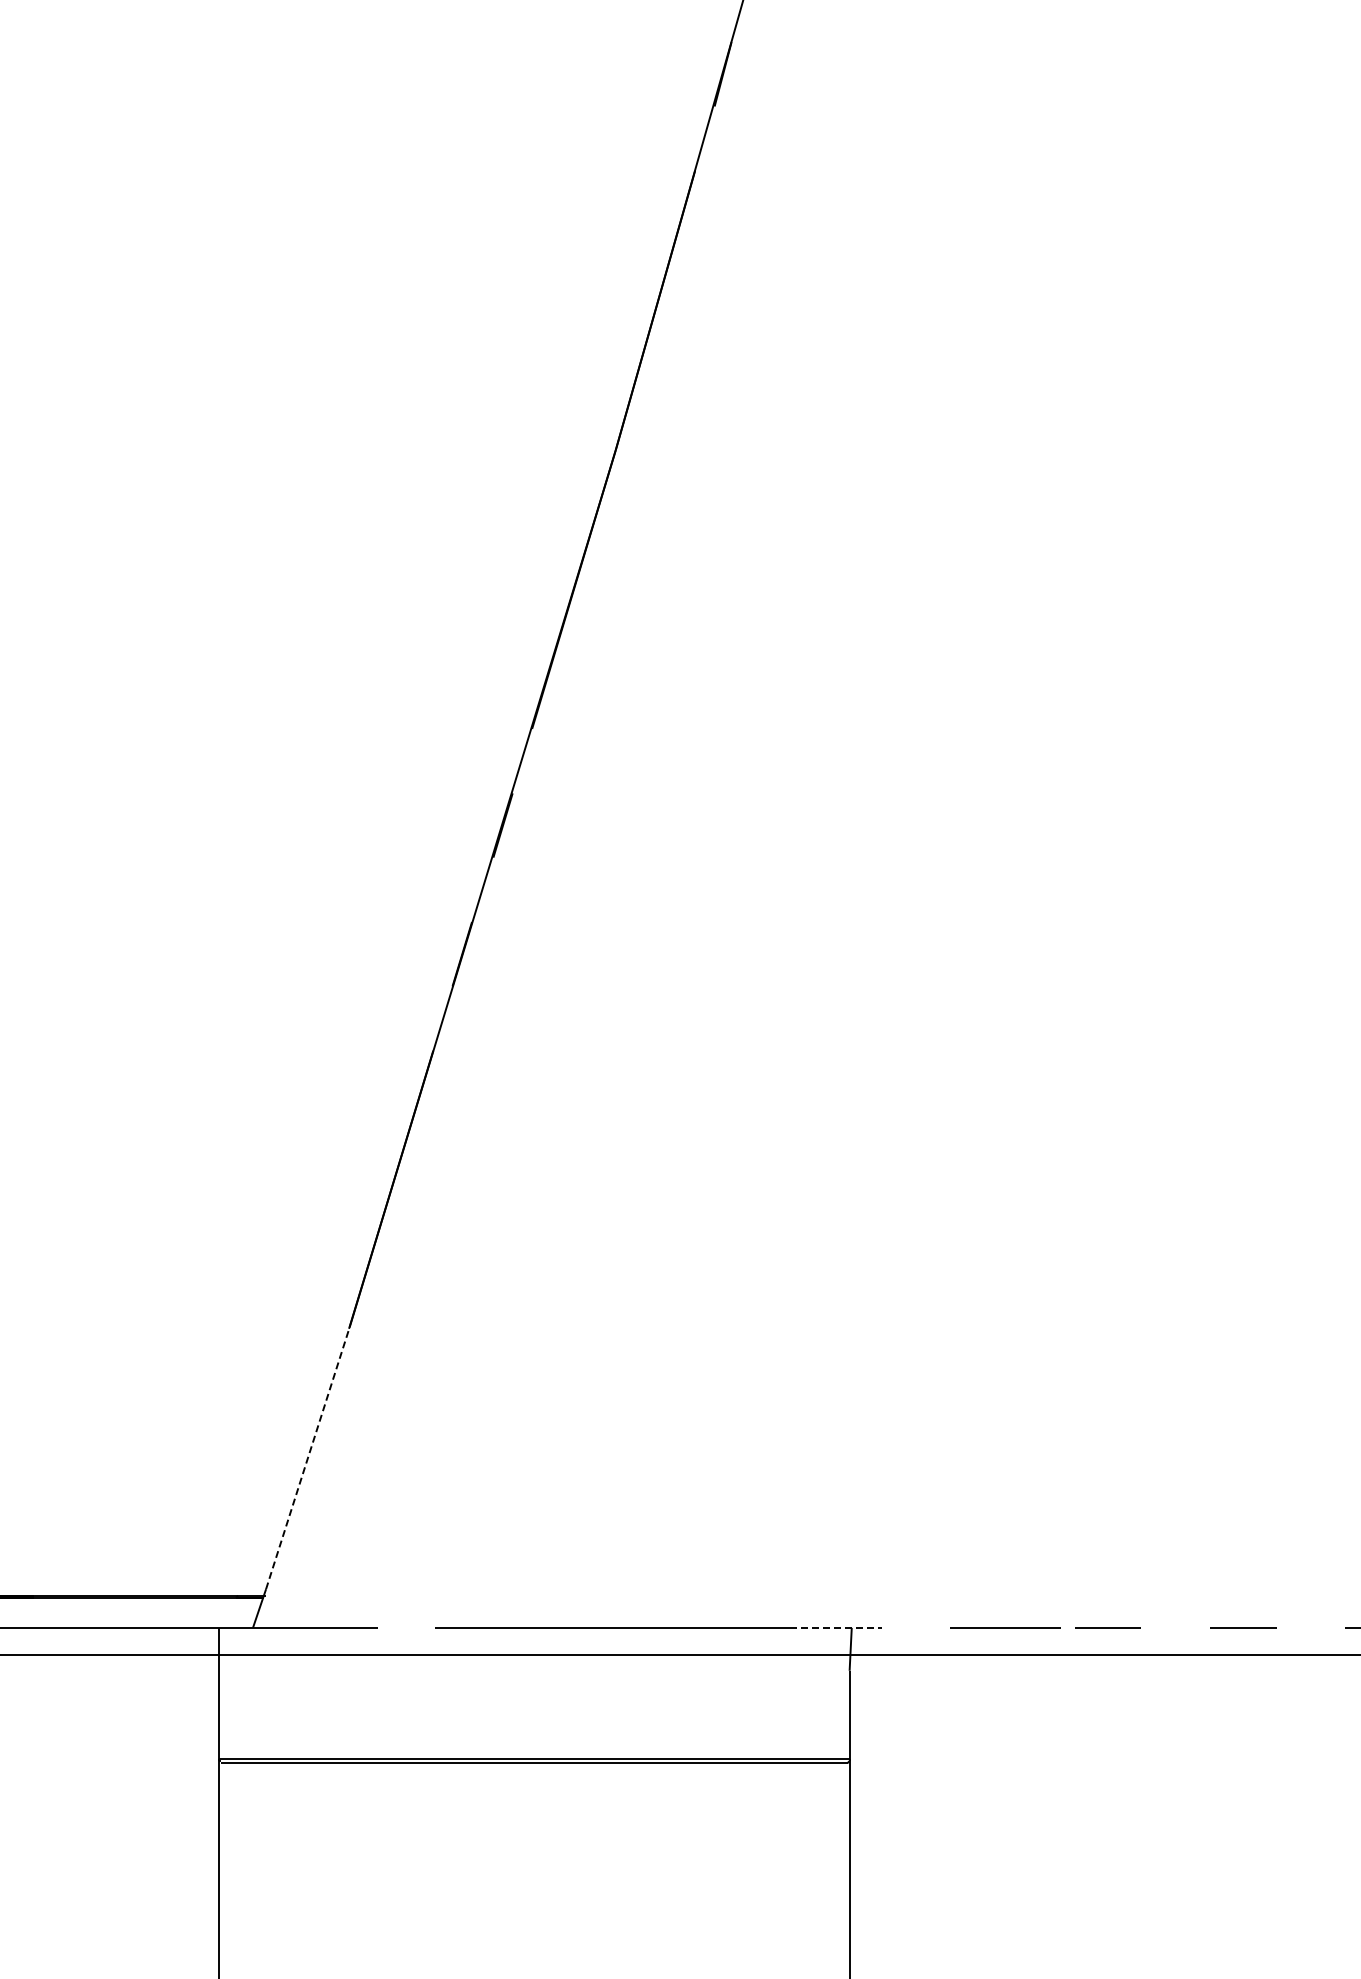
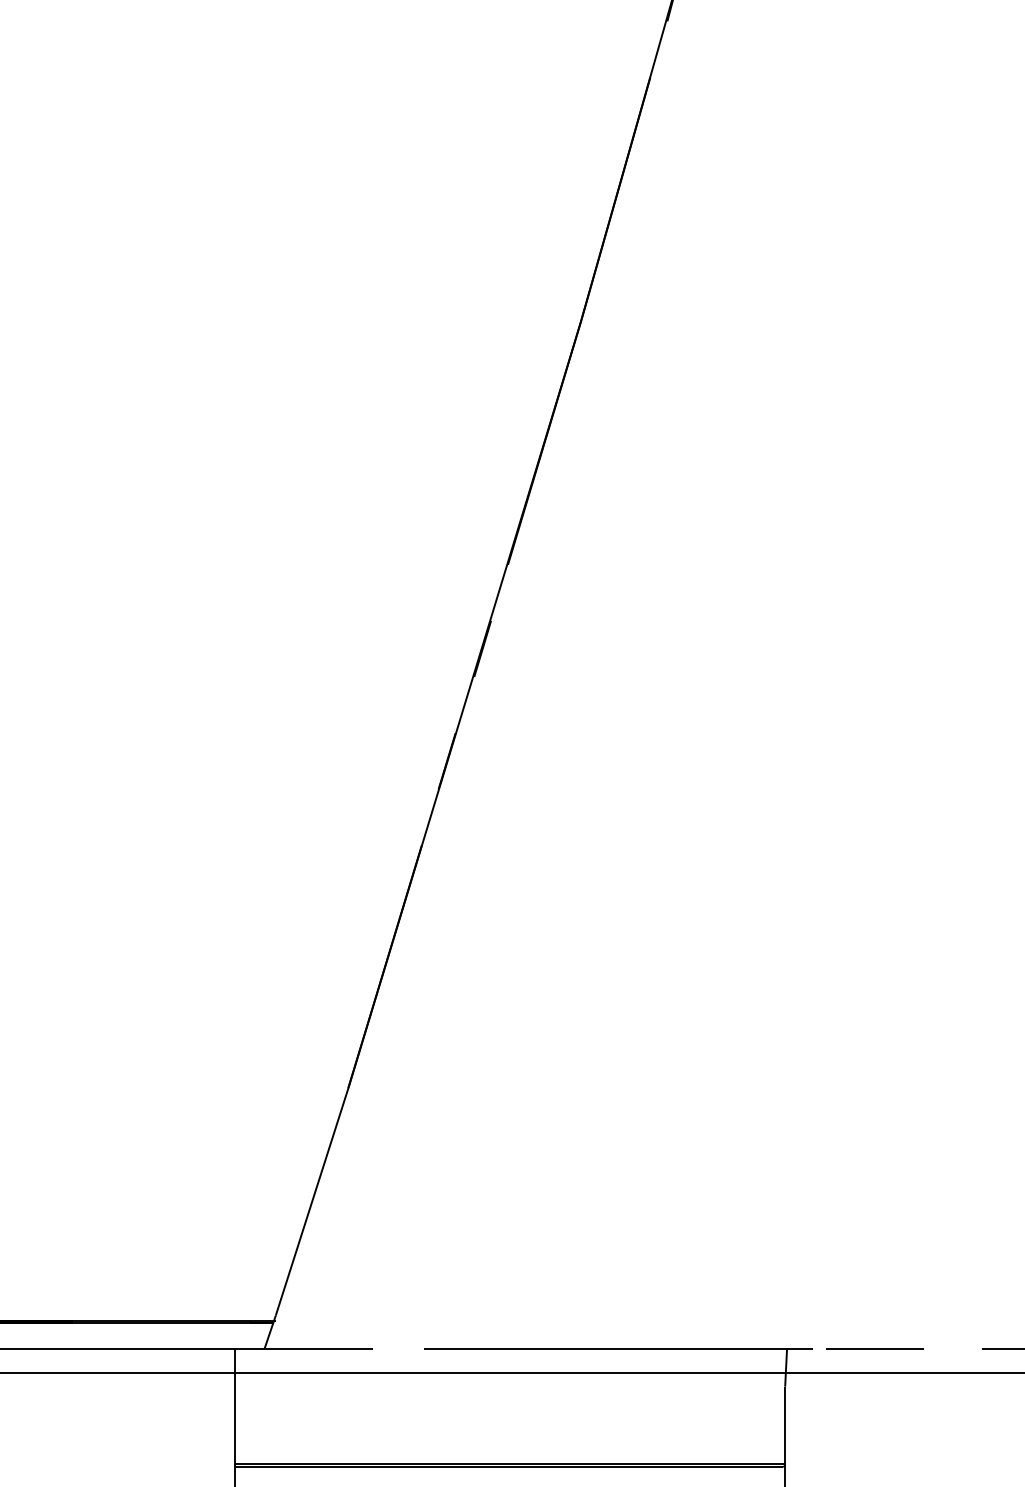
line: (308, 1457) -> (312, 1200), dashed -> solid
line: (836, 1627) -> (773, 1348), dashed -> solid
line: (1005, 1627) -> (874, 1348), moved

